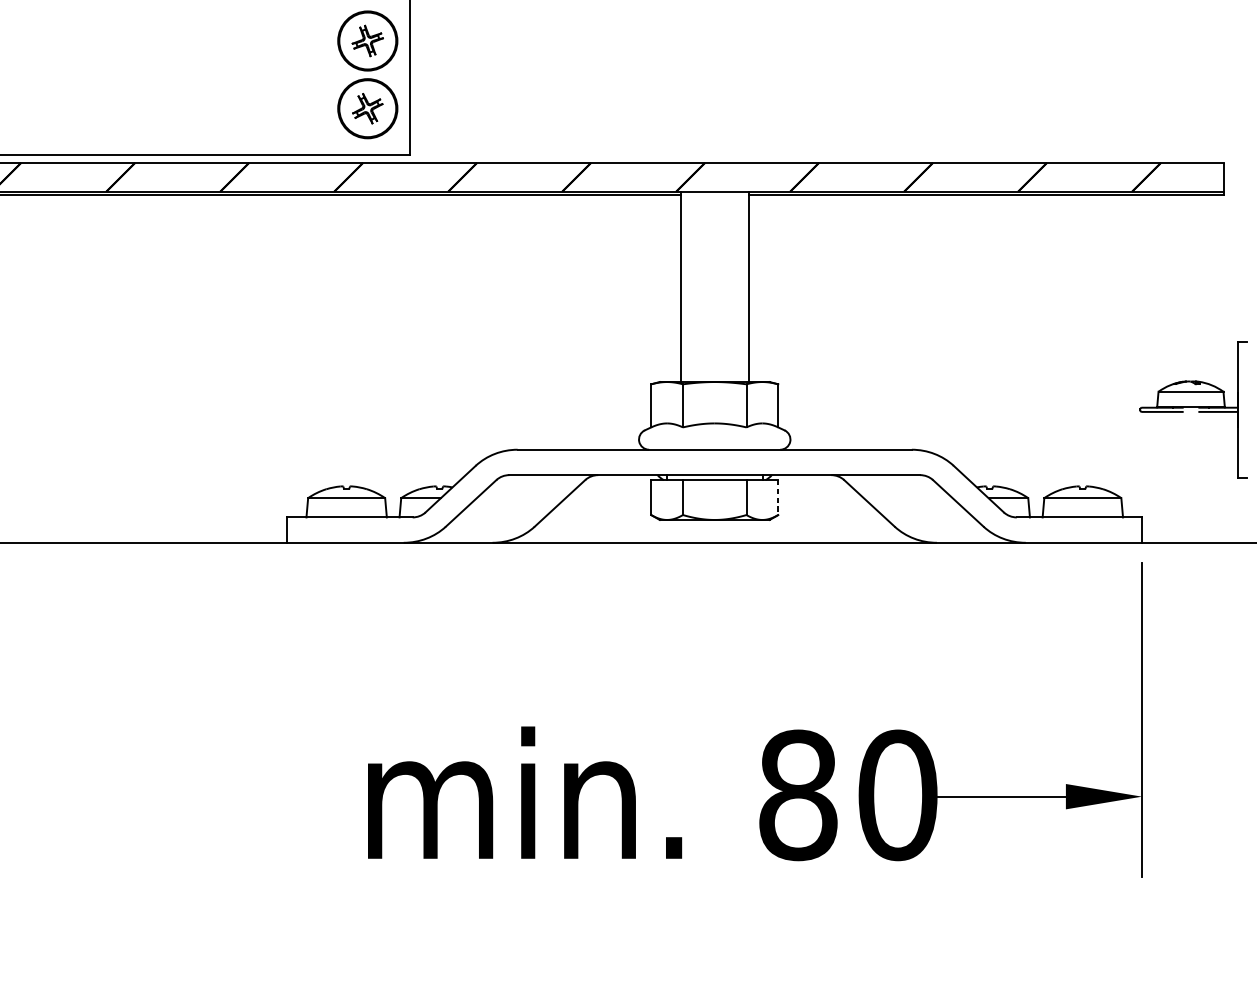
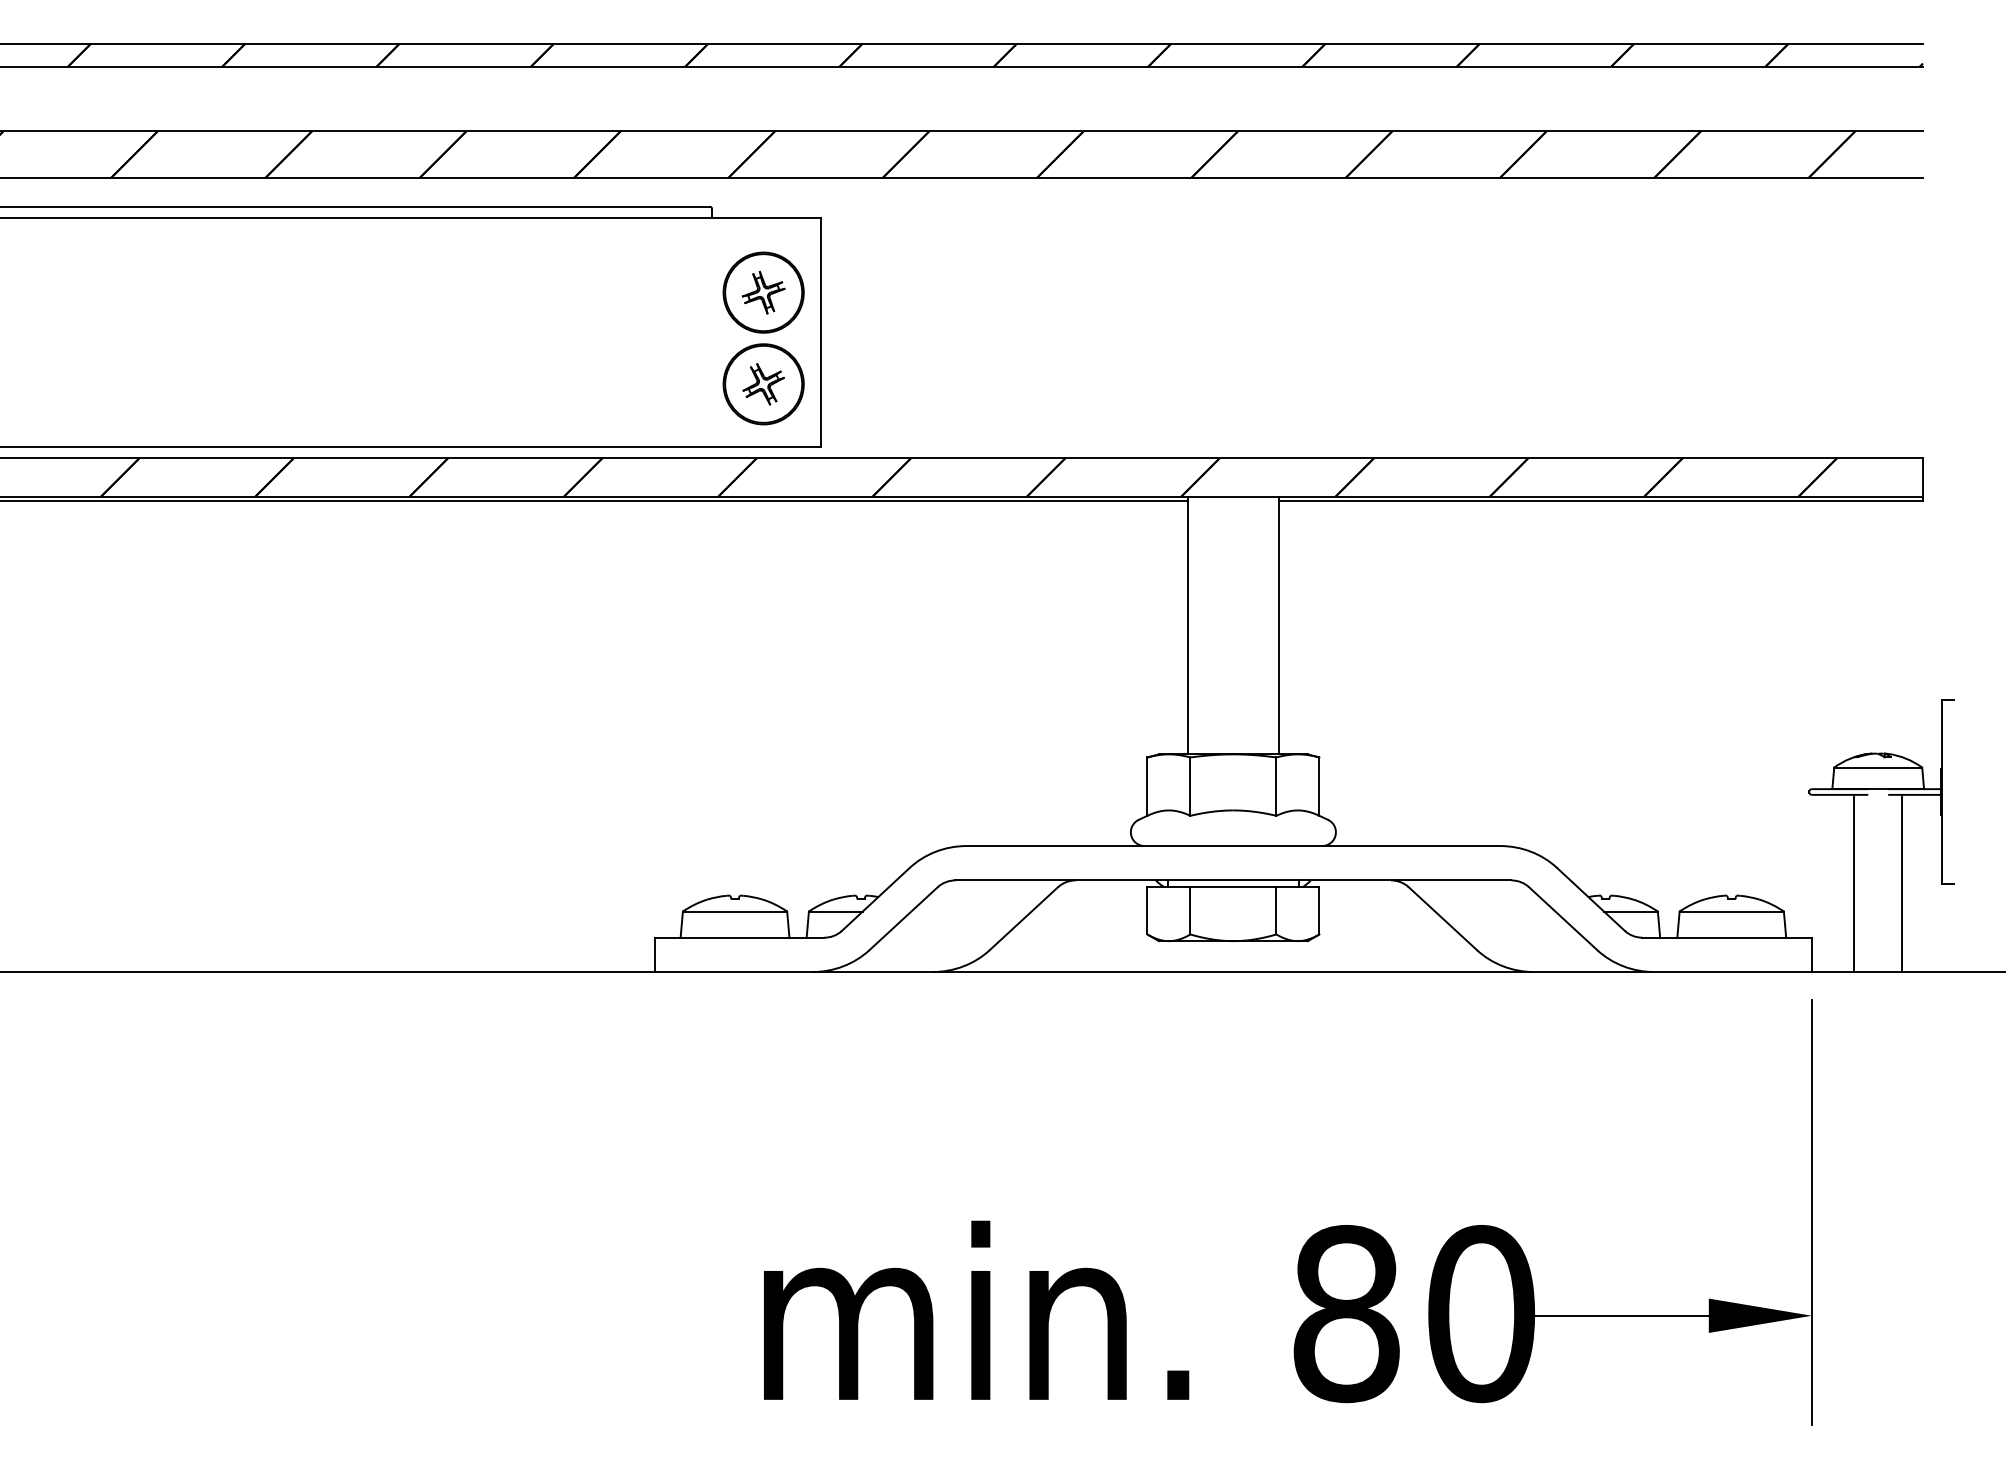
line: (1173, 477) -> (1854, 883), added
line: (1208, 477) -> (1902, 883), added
line: (778, 497) -> (1319, 910), dashed -> solid

